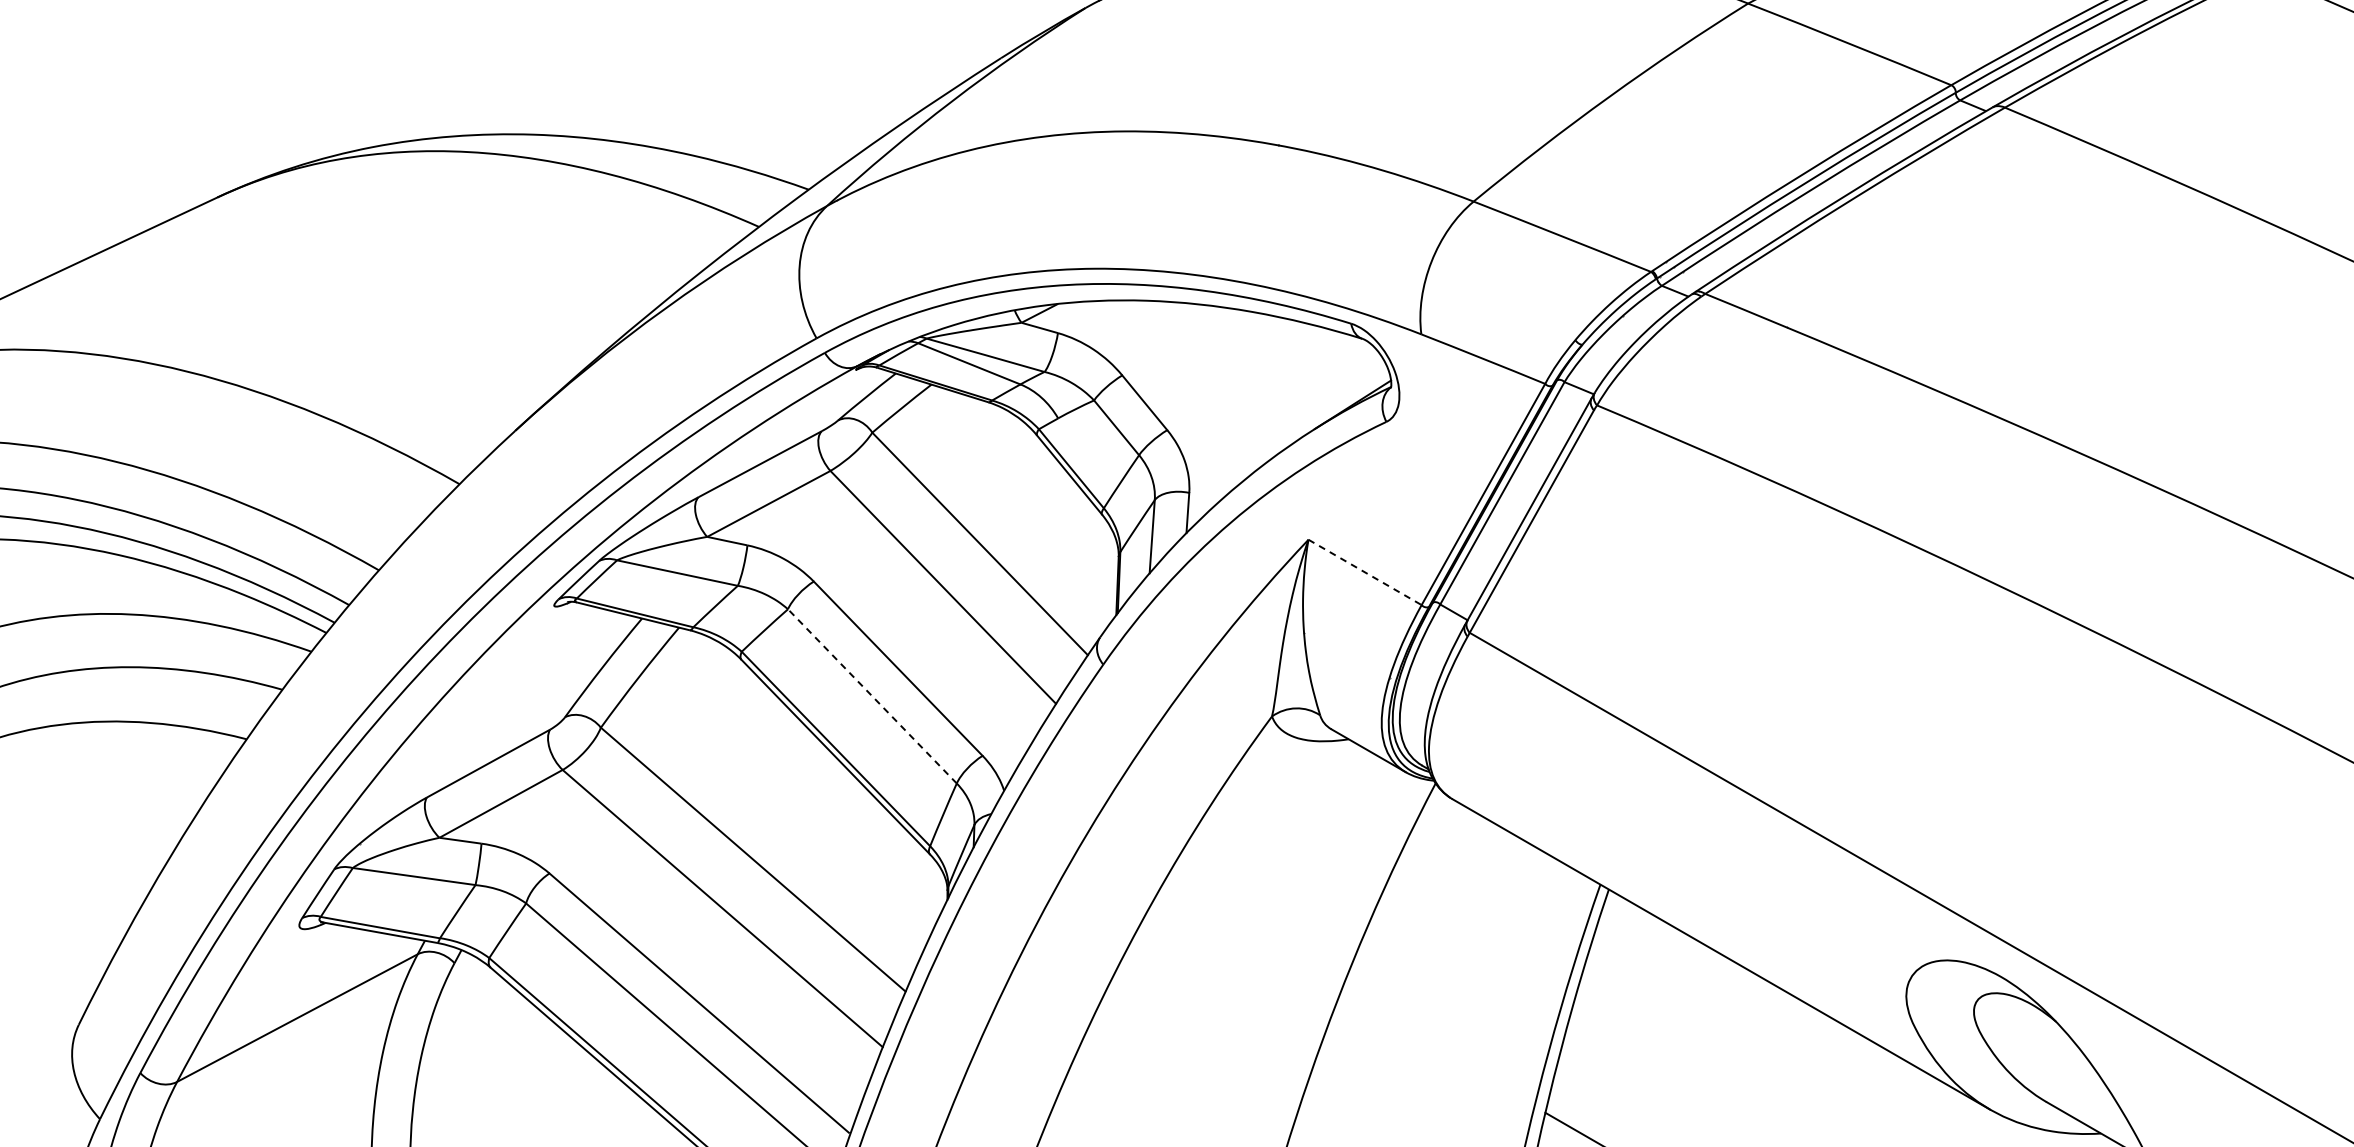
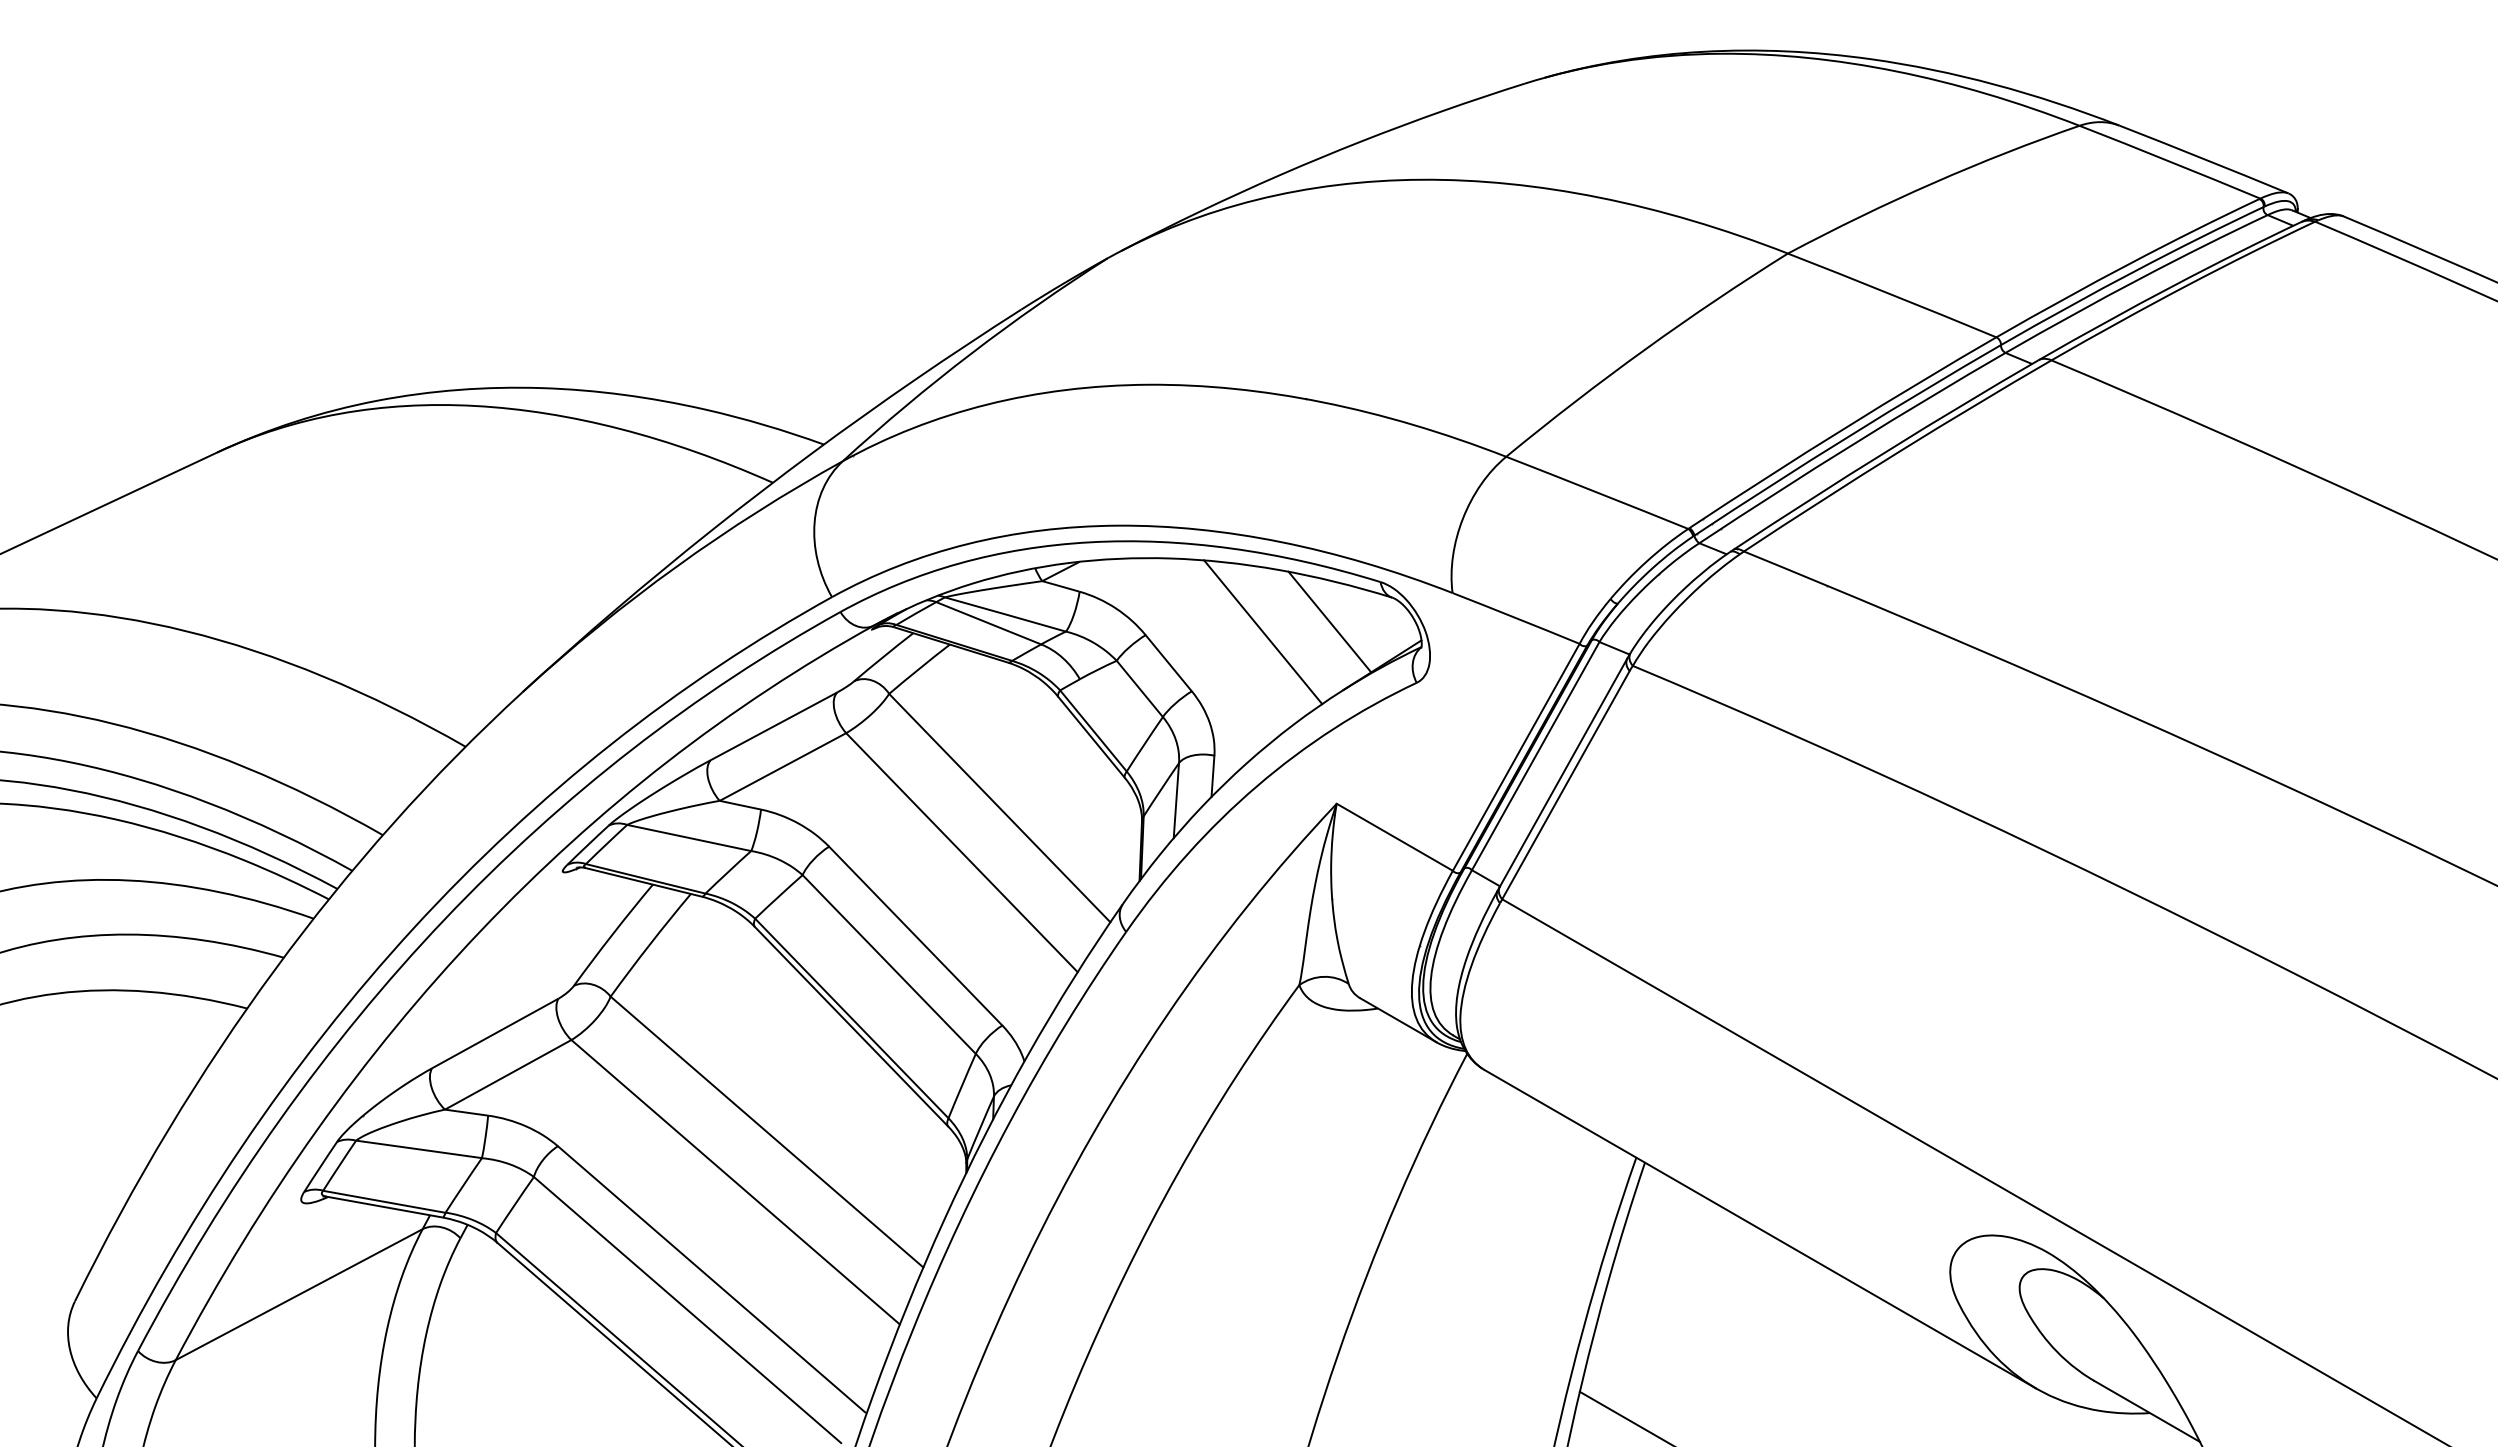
line: (1301, 362) -> (1329, 621), added
line: (1237, 372) -> (1263, 632), added
line: (1365, 572) -> (1395, 837), dashed -> solid
line: (871, 696) -> (888, 964), dashed -> solid

